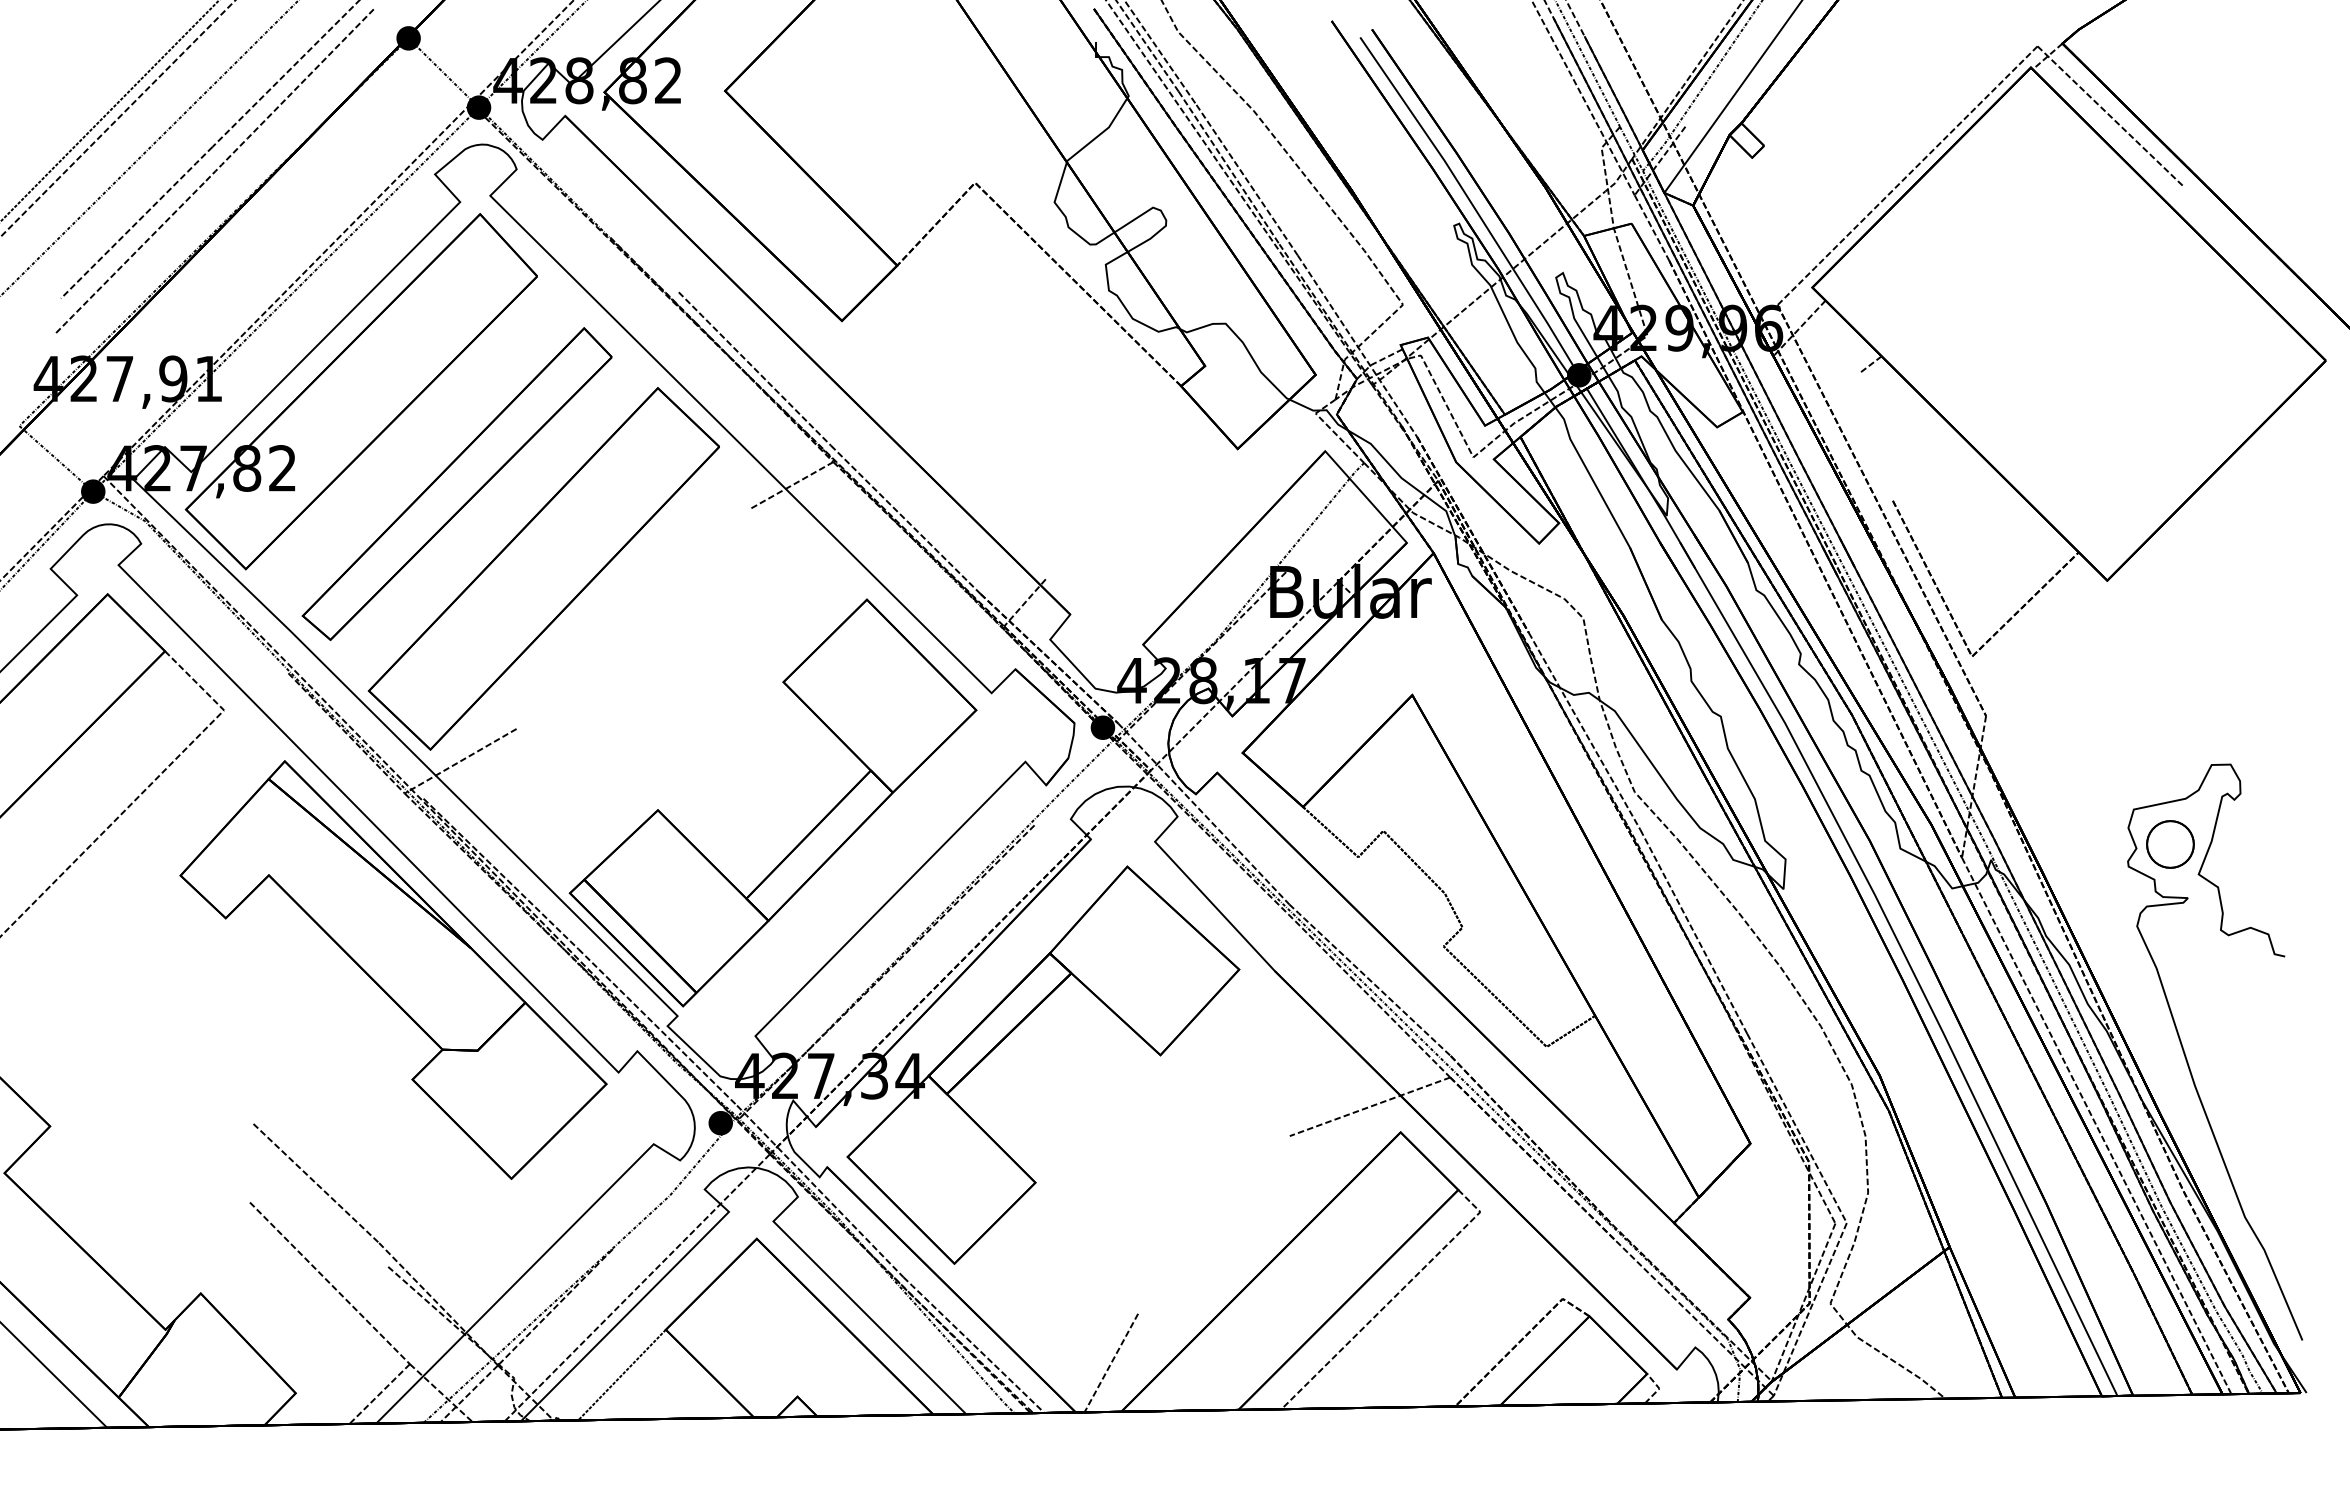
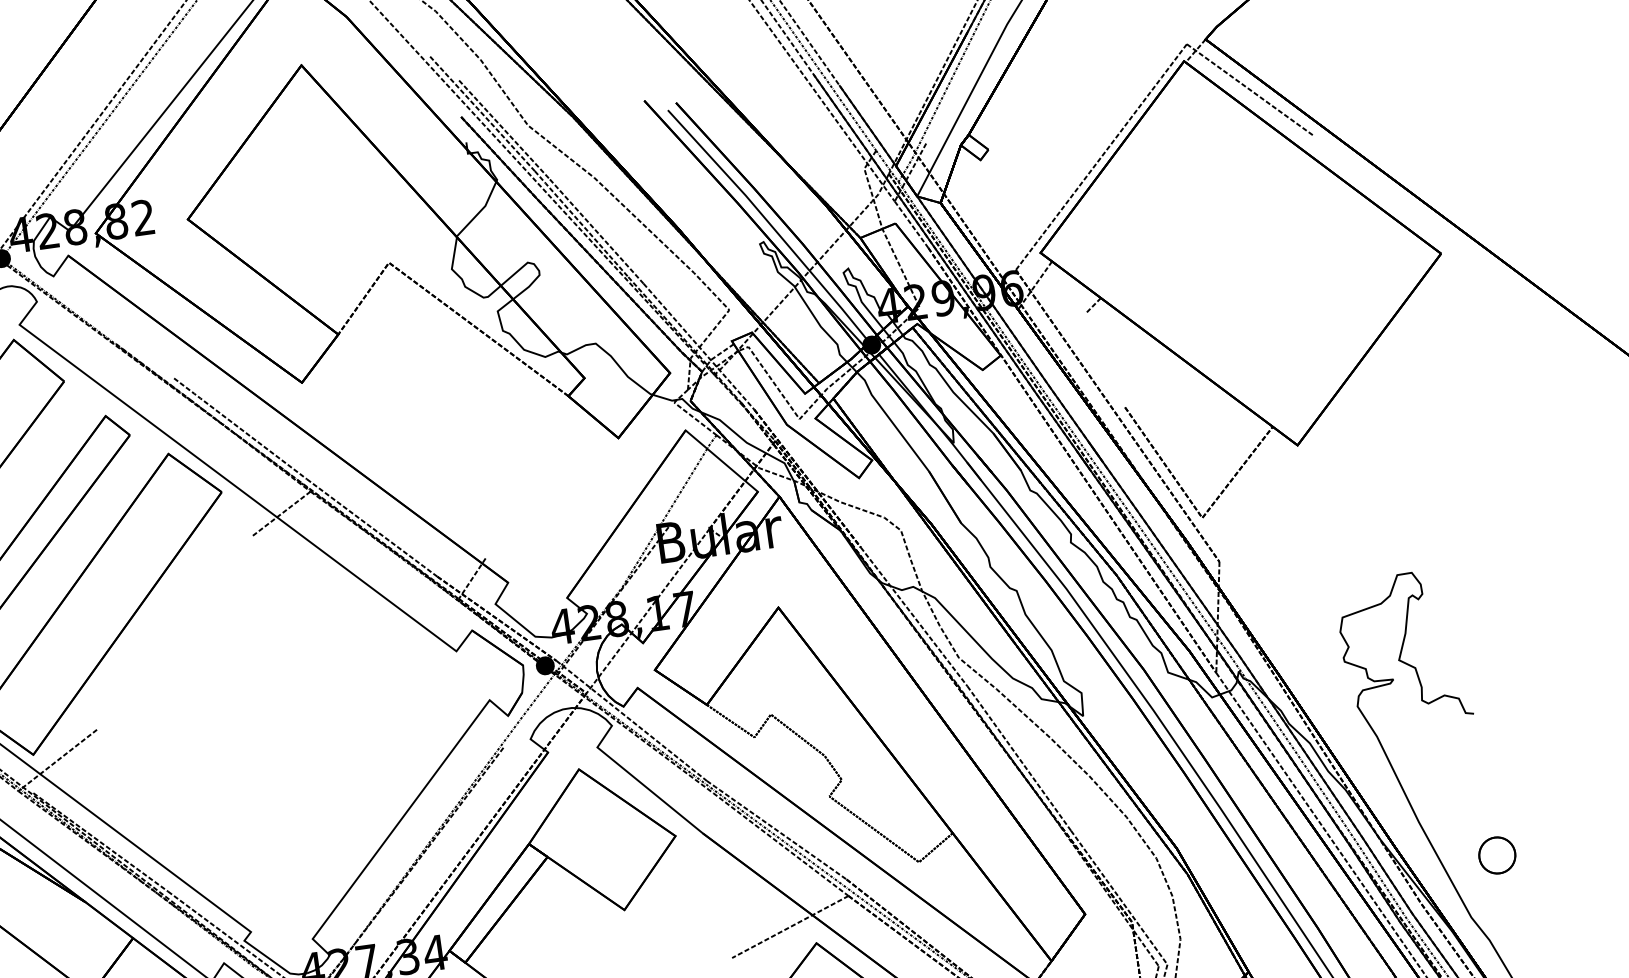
part: (806, 835) -> (330, 780), removed
part: (2170, 844) -> (1497, 855), moved

